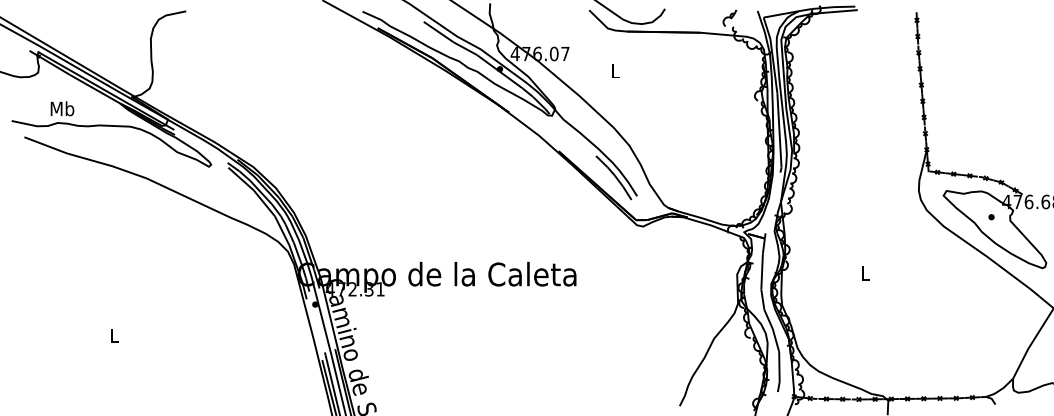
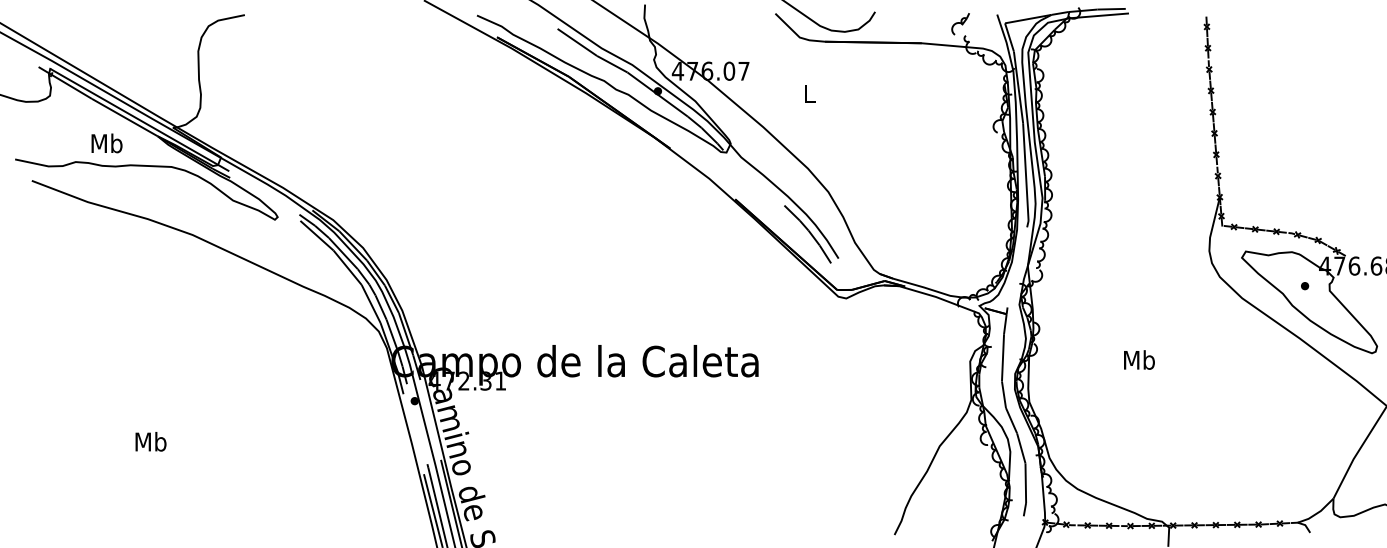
text: (62, 108) -> (106, 143), moved
text: (865, 272) -> (1139, 359), L -> Mb
text: (114, 335) -> (150, 441), L -> Mb

